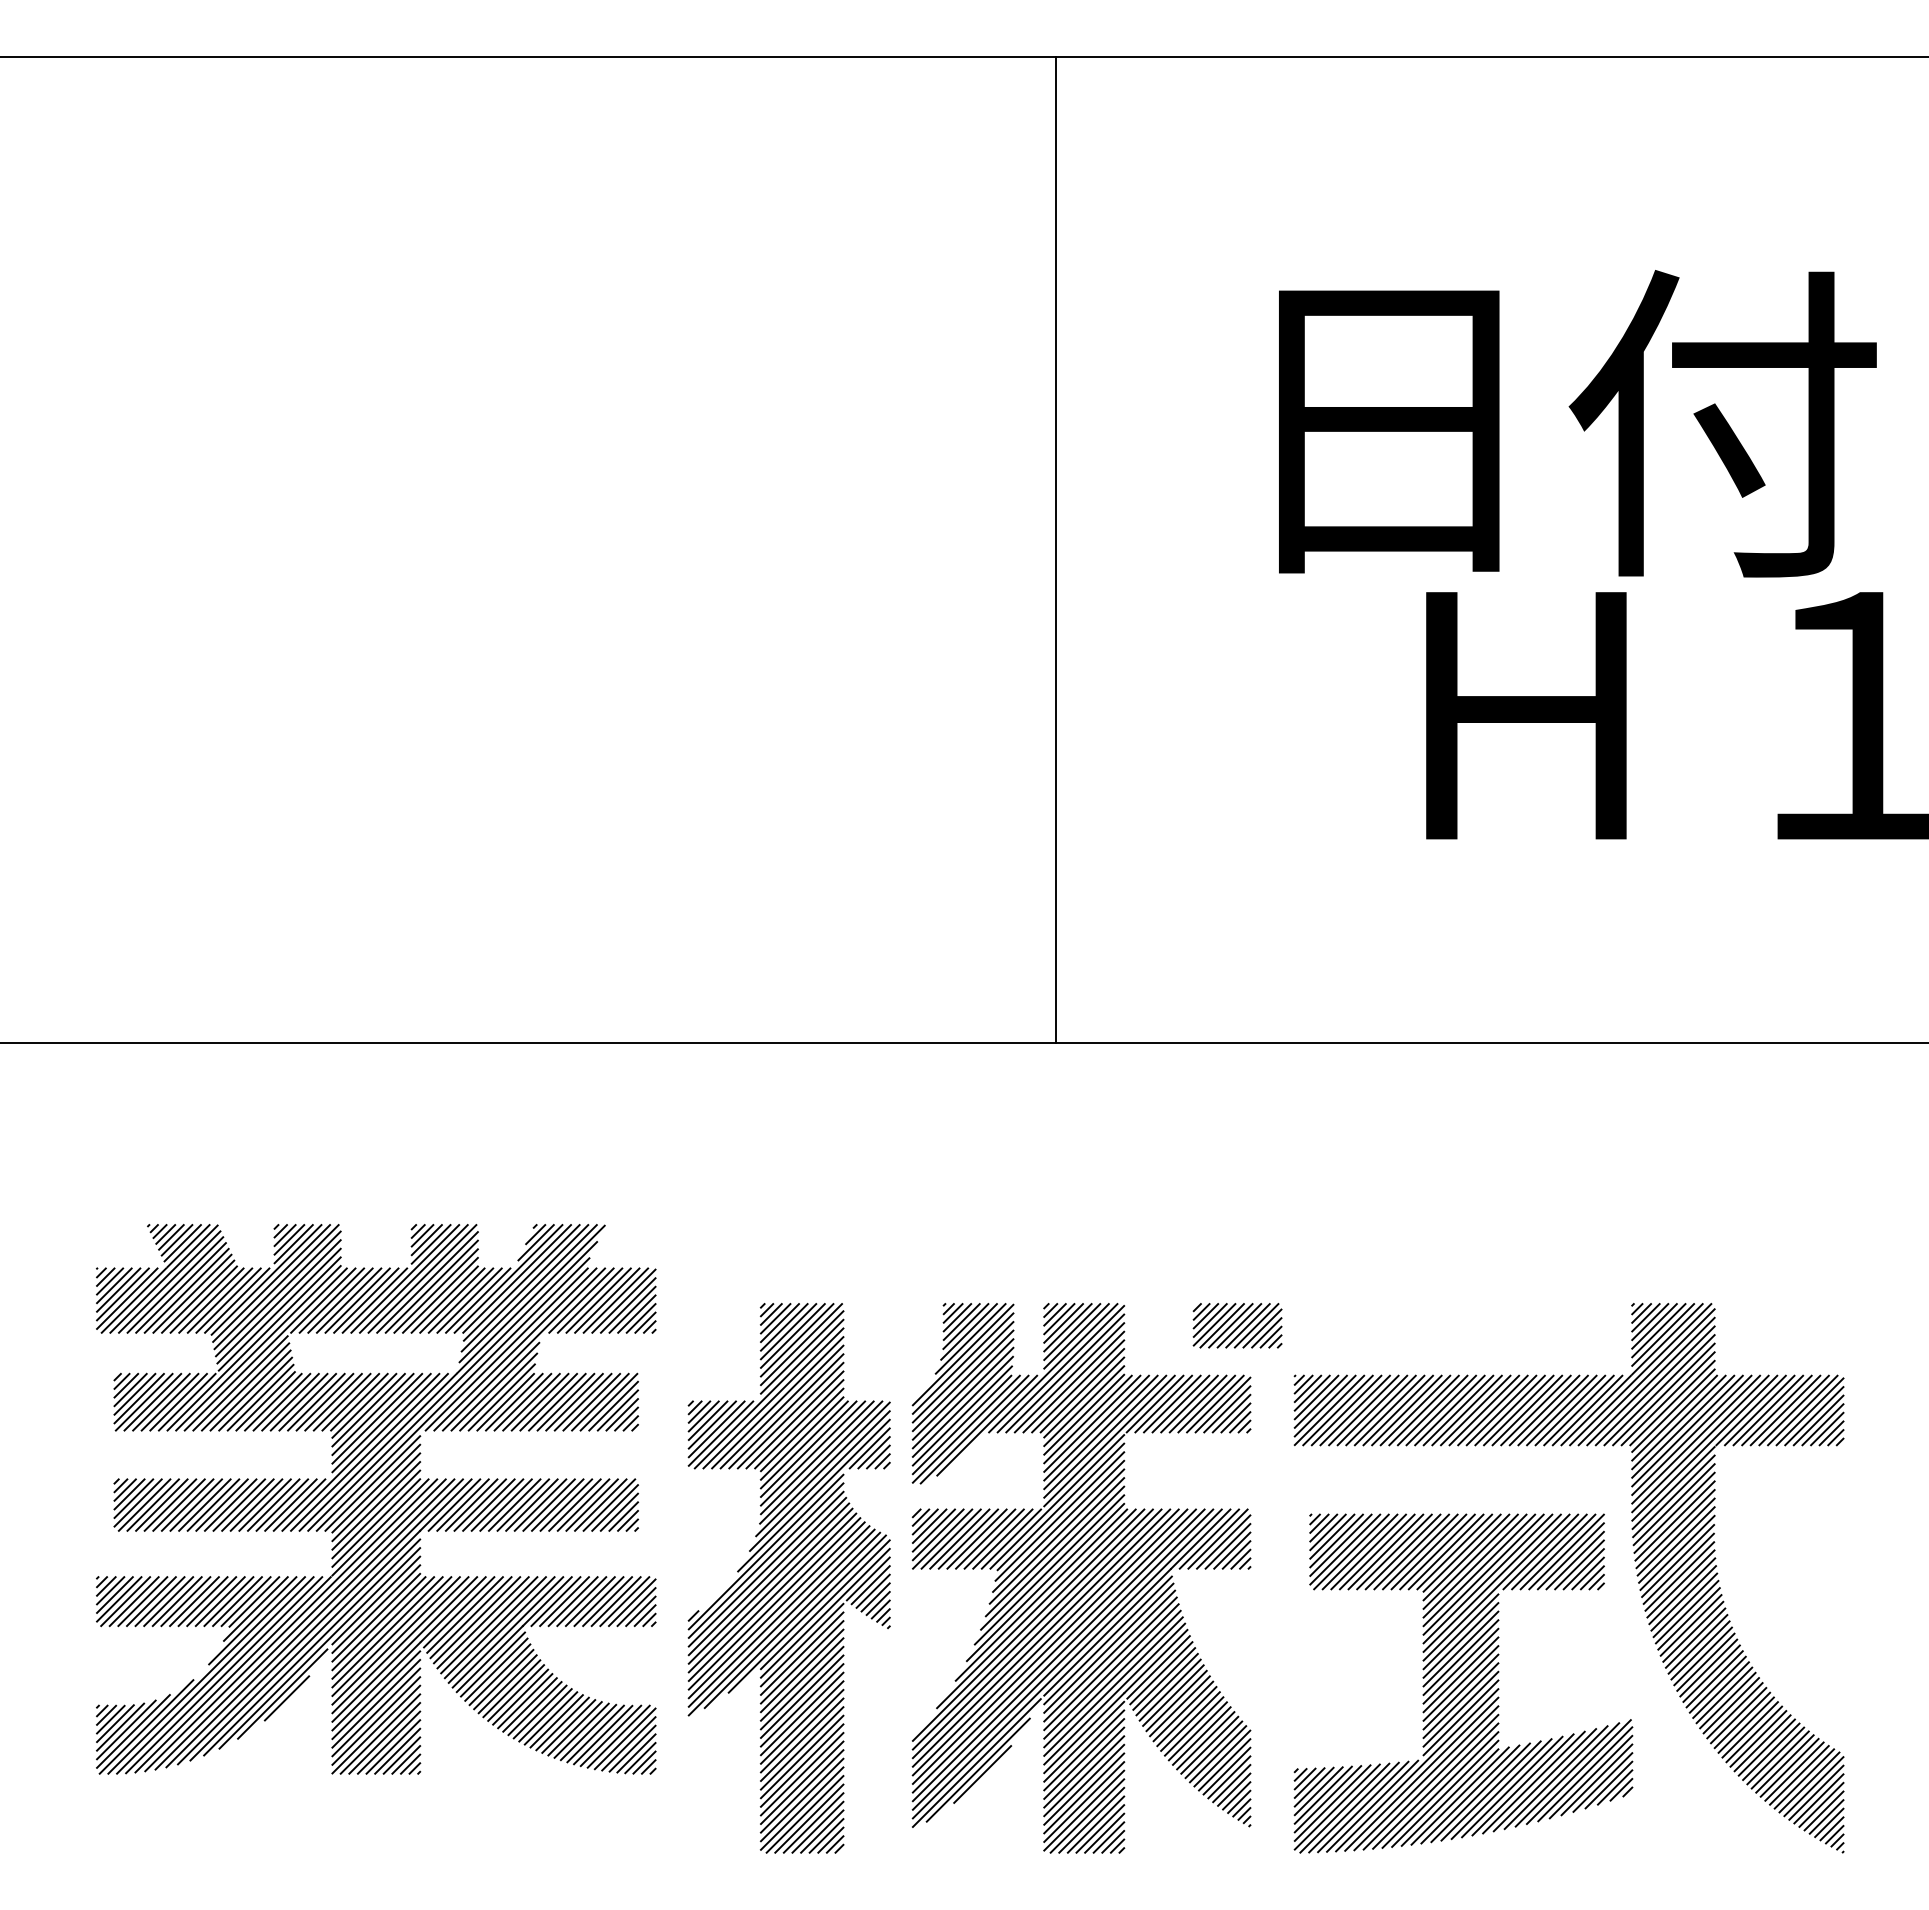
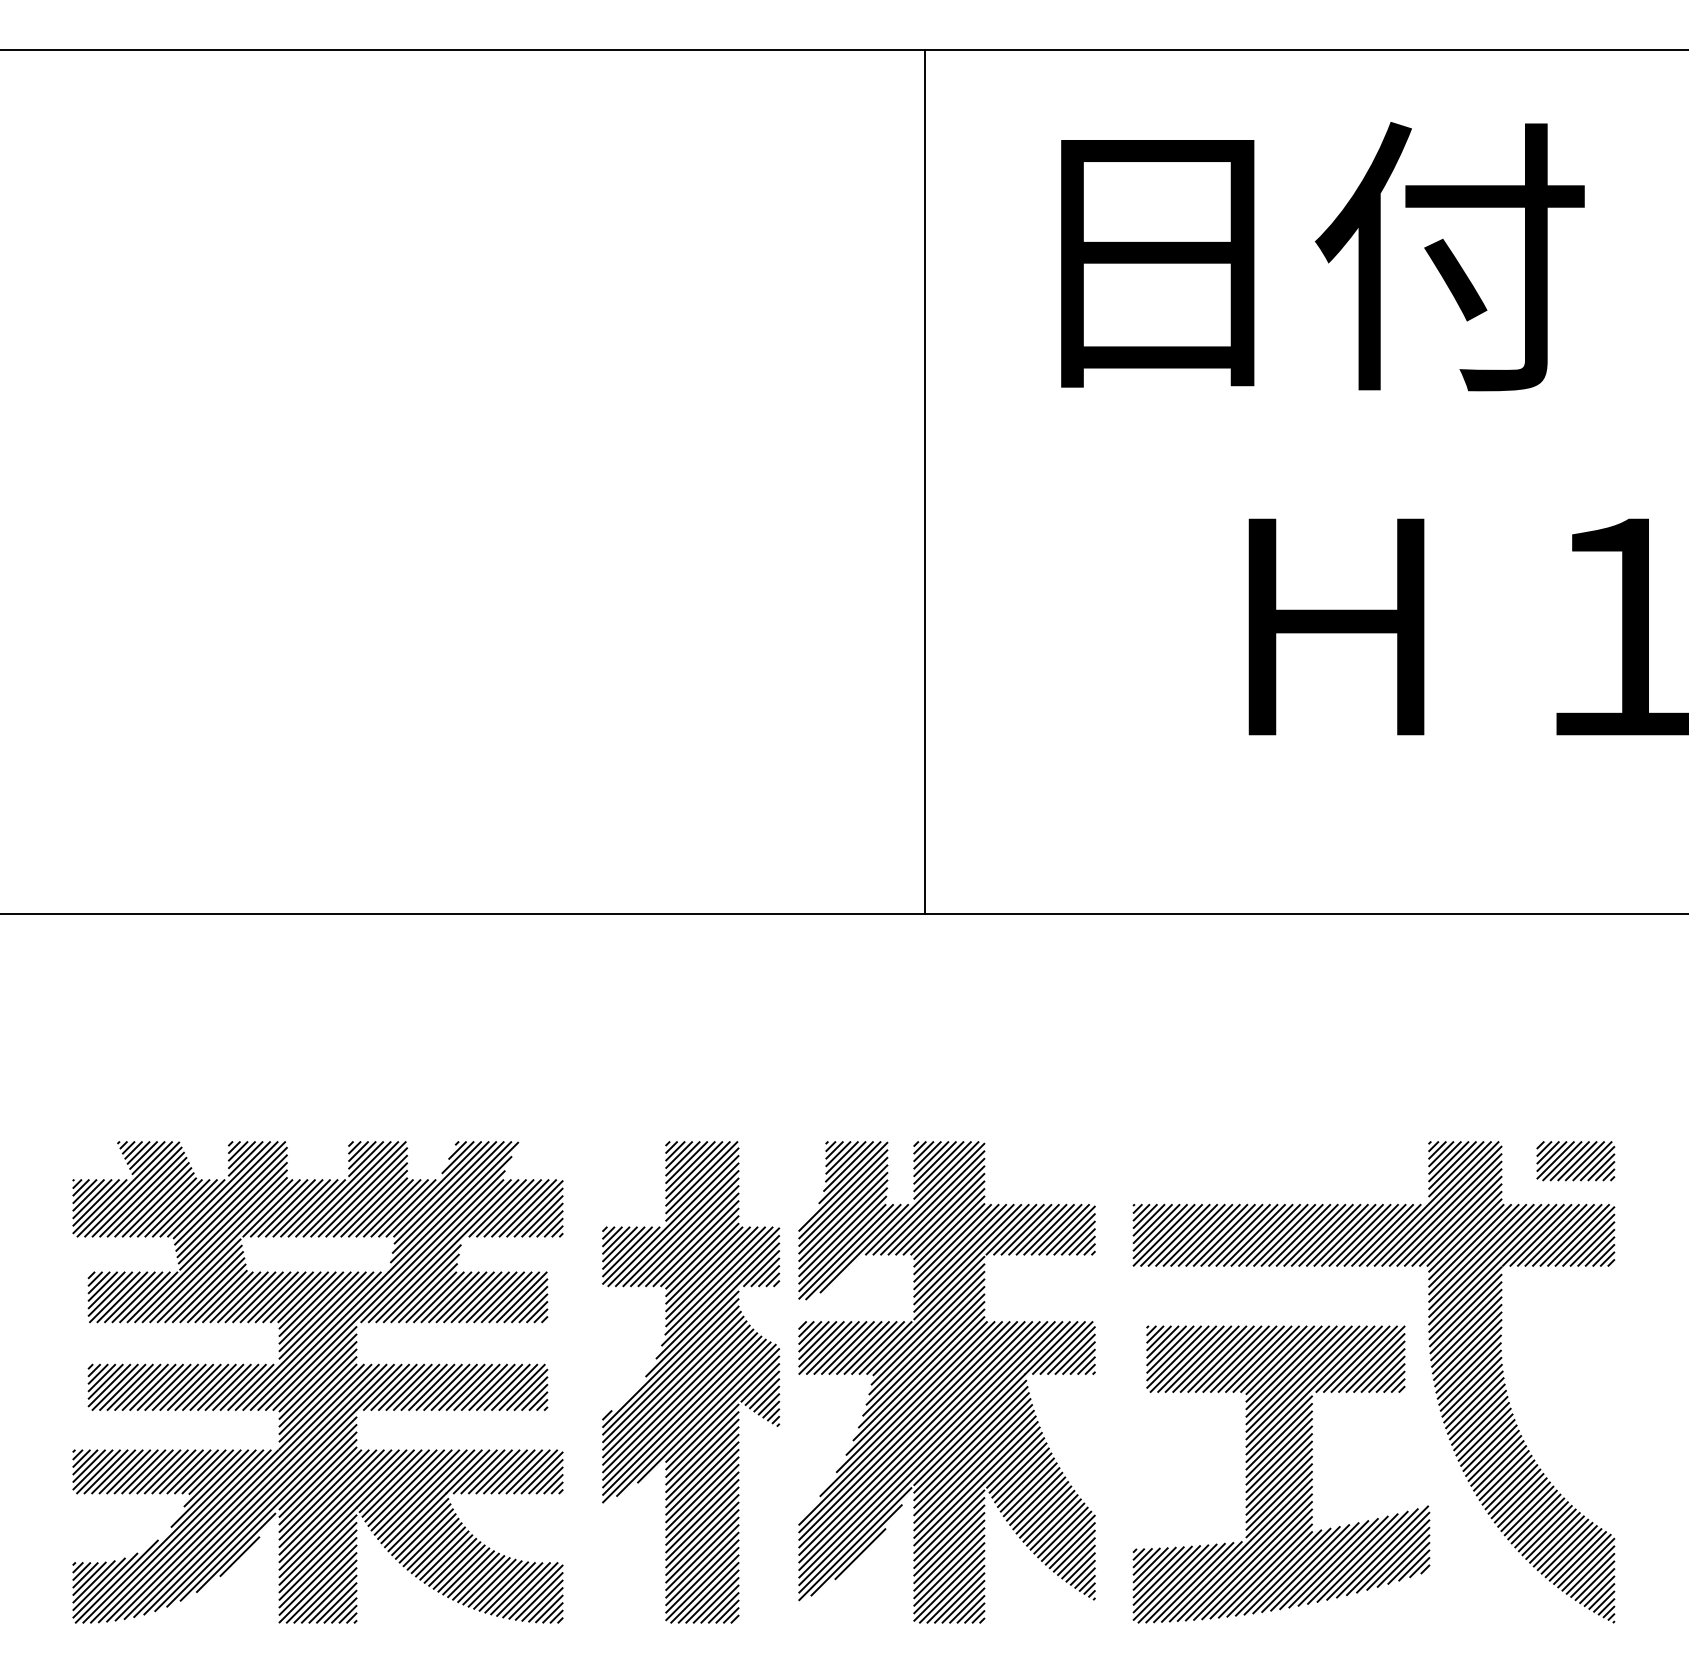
text: (1577, 423) -> (1322, 256), moved
part: (1237, 1325) -> (1575, 1160), moved
part: (376, 1499) -> (318, 1382), moved

